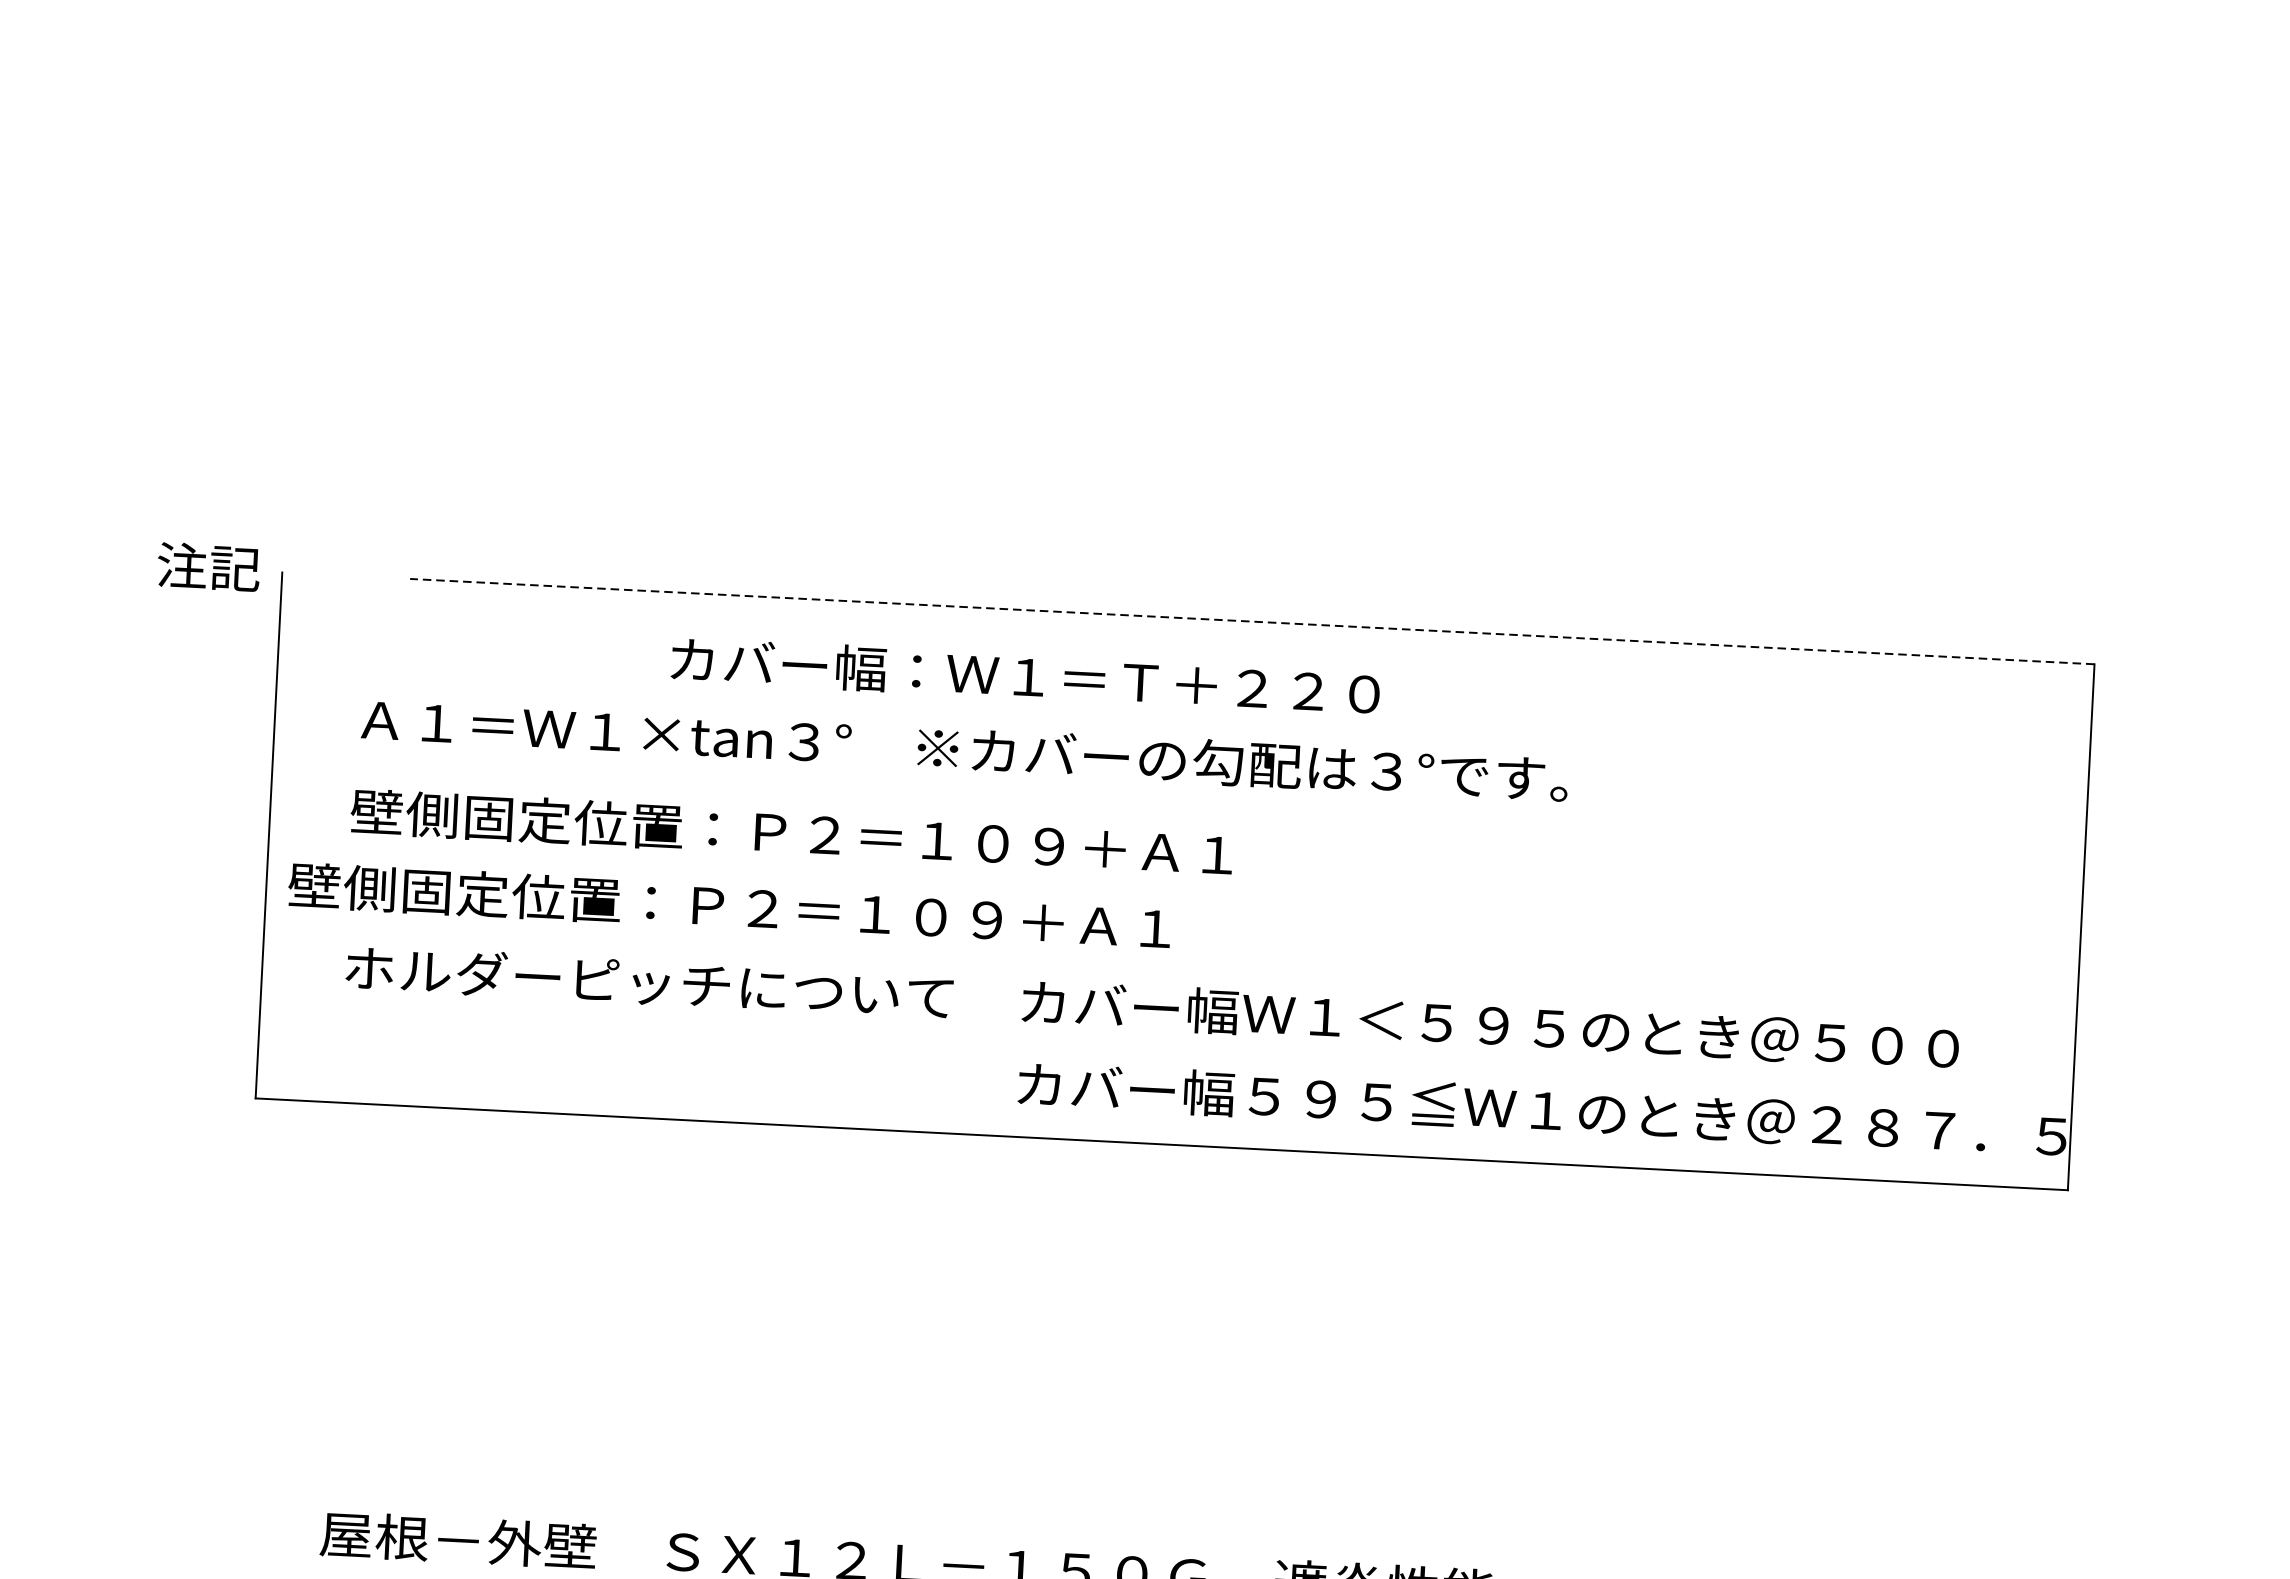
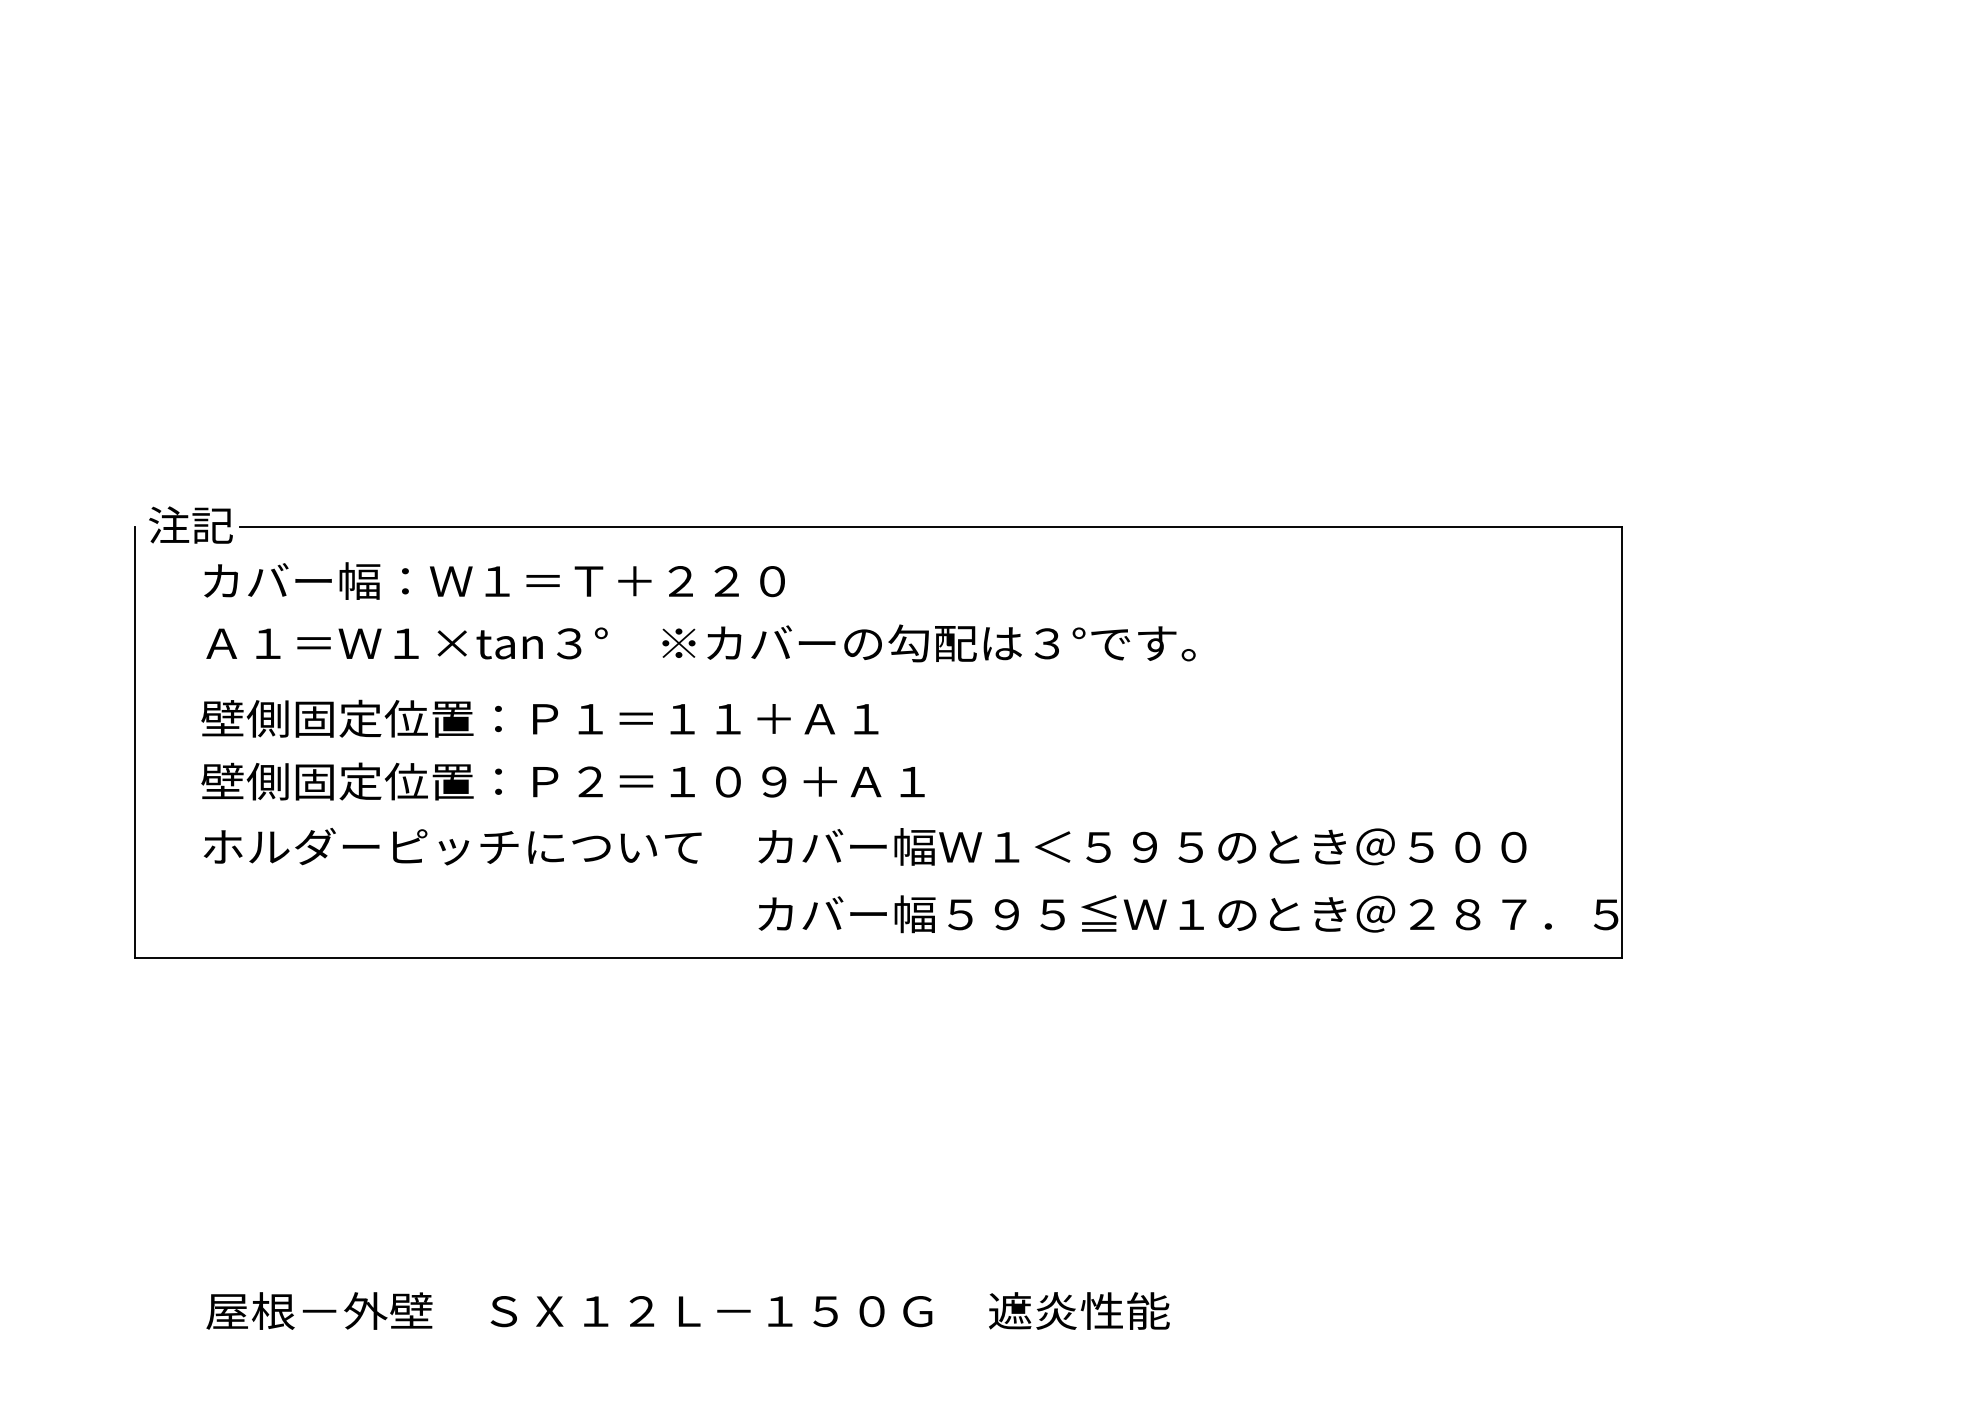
text: (208, 566) -> (190, 524), moved
line: (1251, 621) -> (930, 526), dashed -> solid
text: (1025, 675) -> (494, 580), moved
text: (1021, 844) -> (751, 718), 壁側固定位置：Ｐ２＝１０９＋Ａ１ -> 壁側固定位置：Ｐ１＝１１＋Ａ１
text: (728, 906) -> (562, 781), moved

